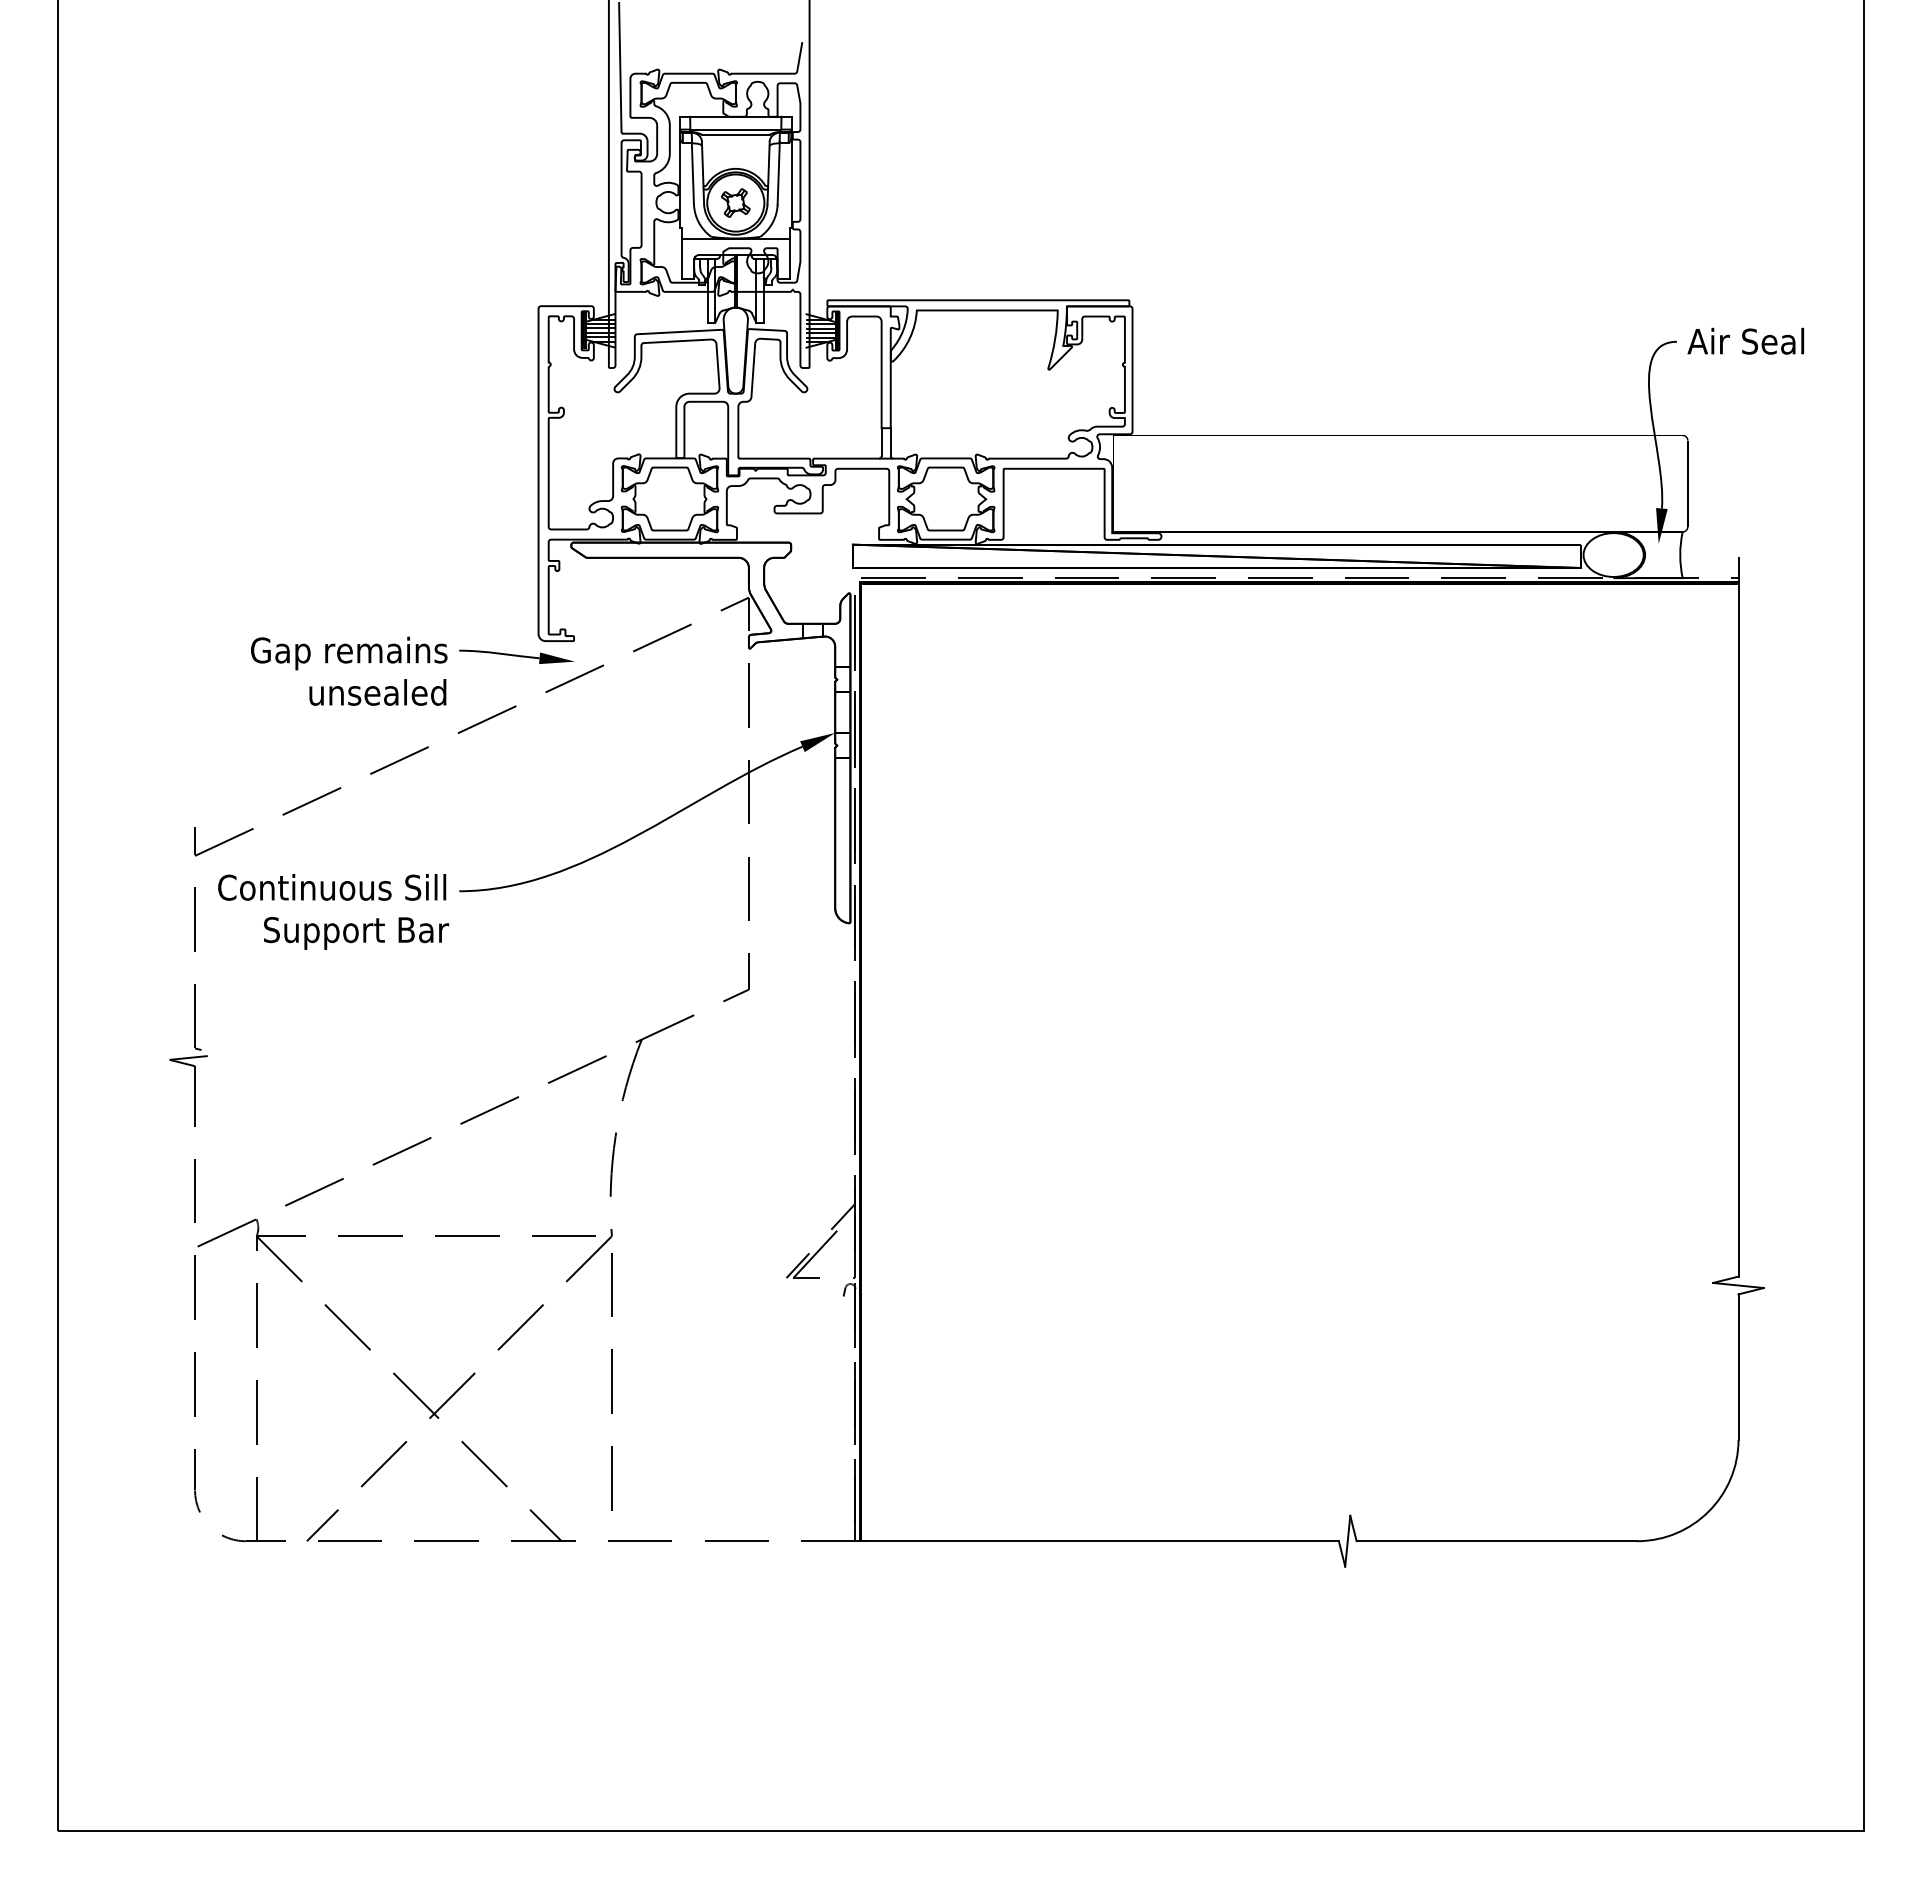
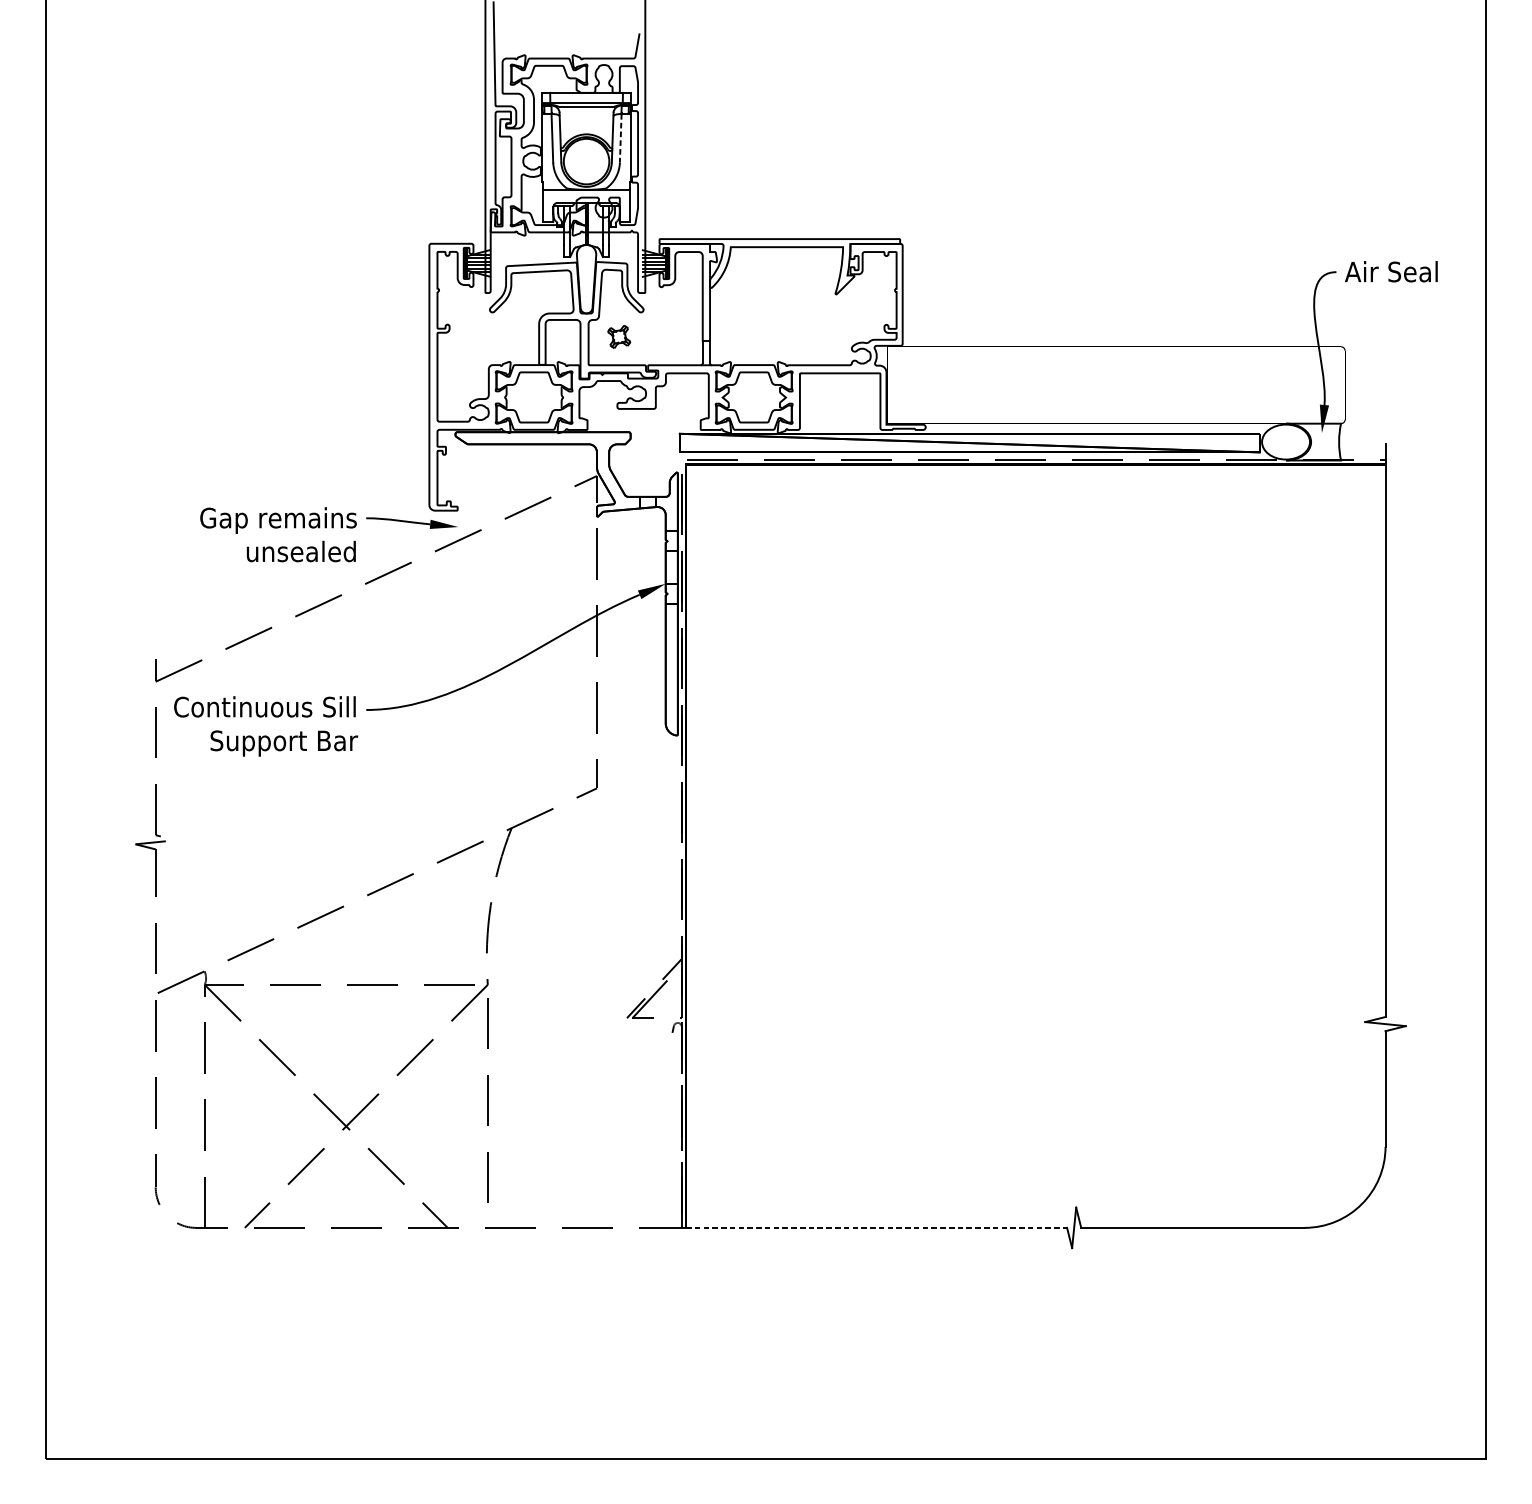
line: (778, 173) -> (620, 138), solid -> dashed
part: (735, 202) -> (618, 336), moved
line: (1100, 1541) -> (877, 1228), solid -> dashed

